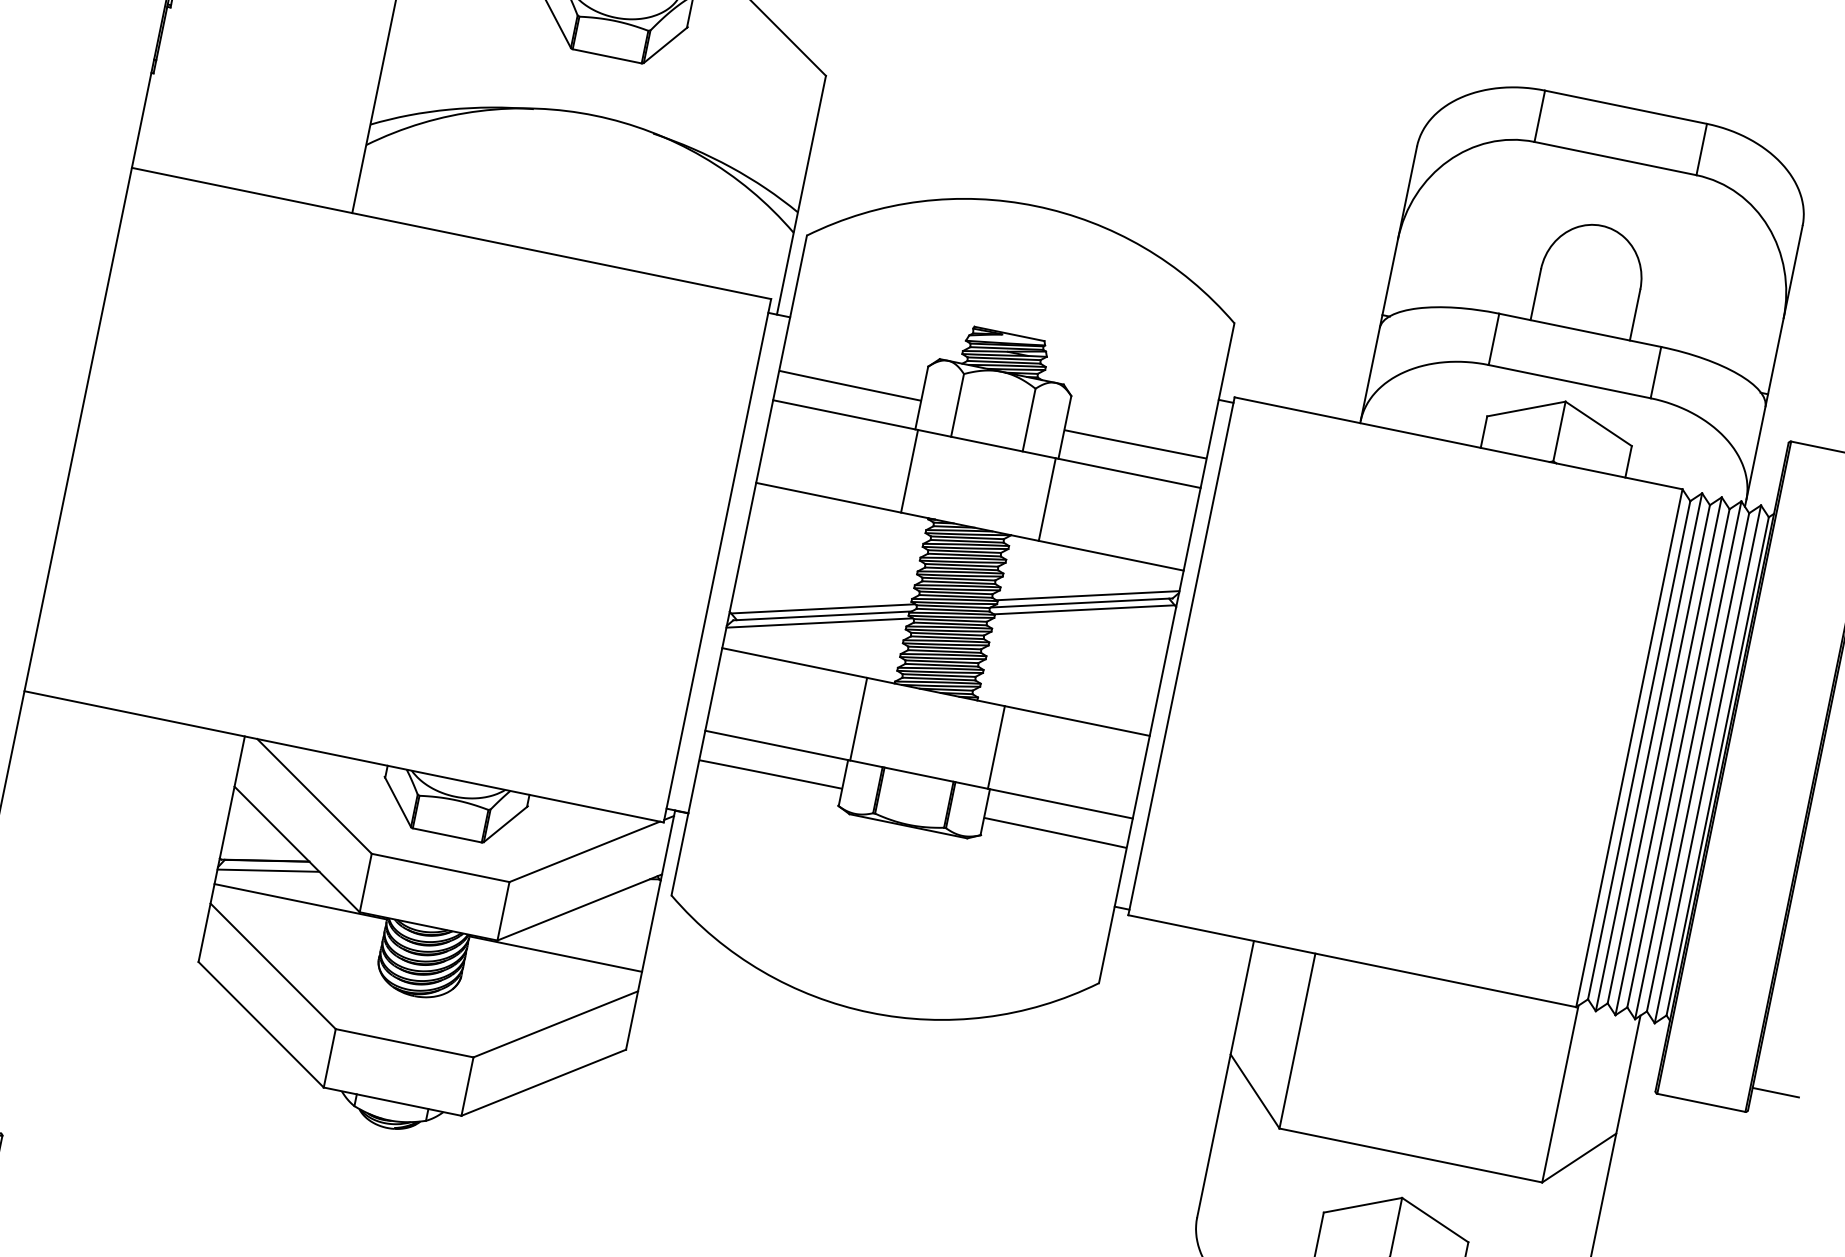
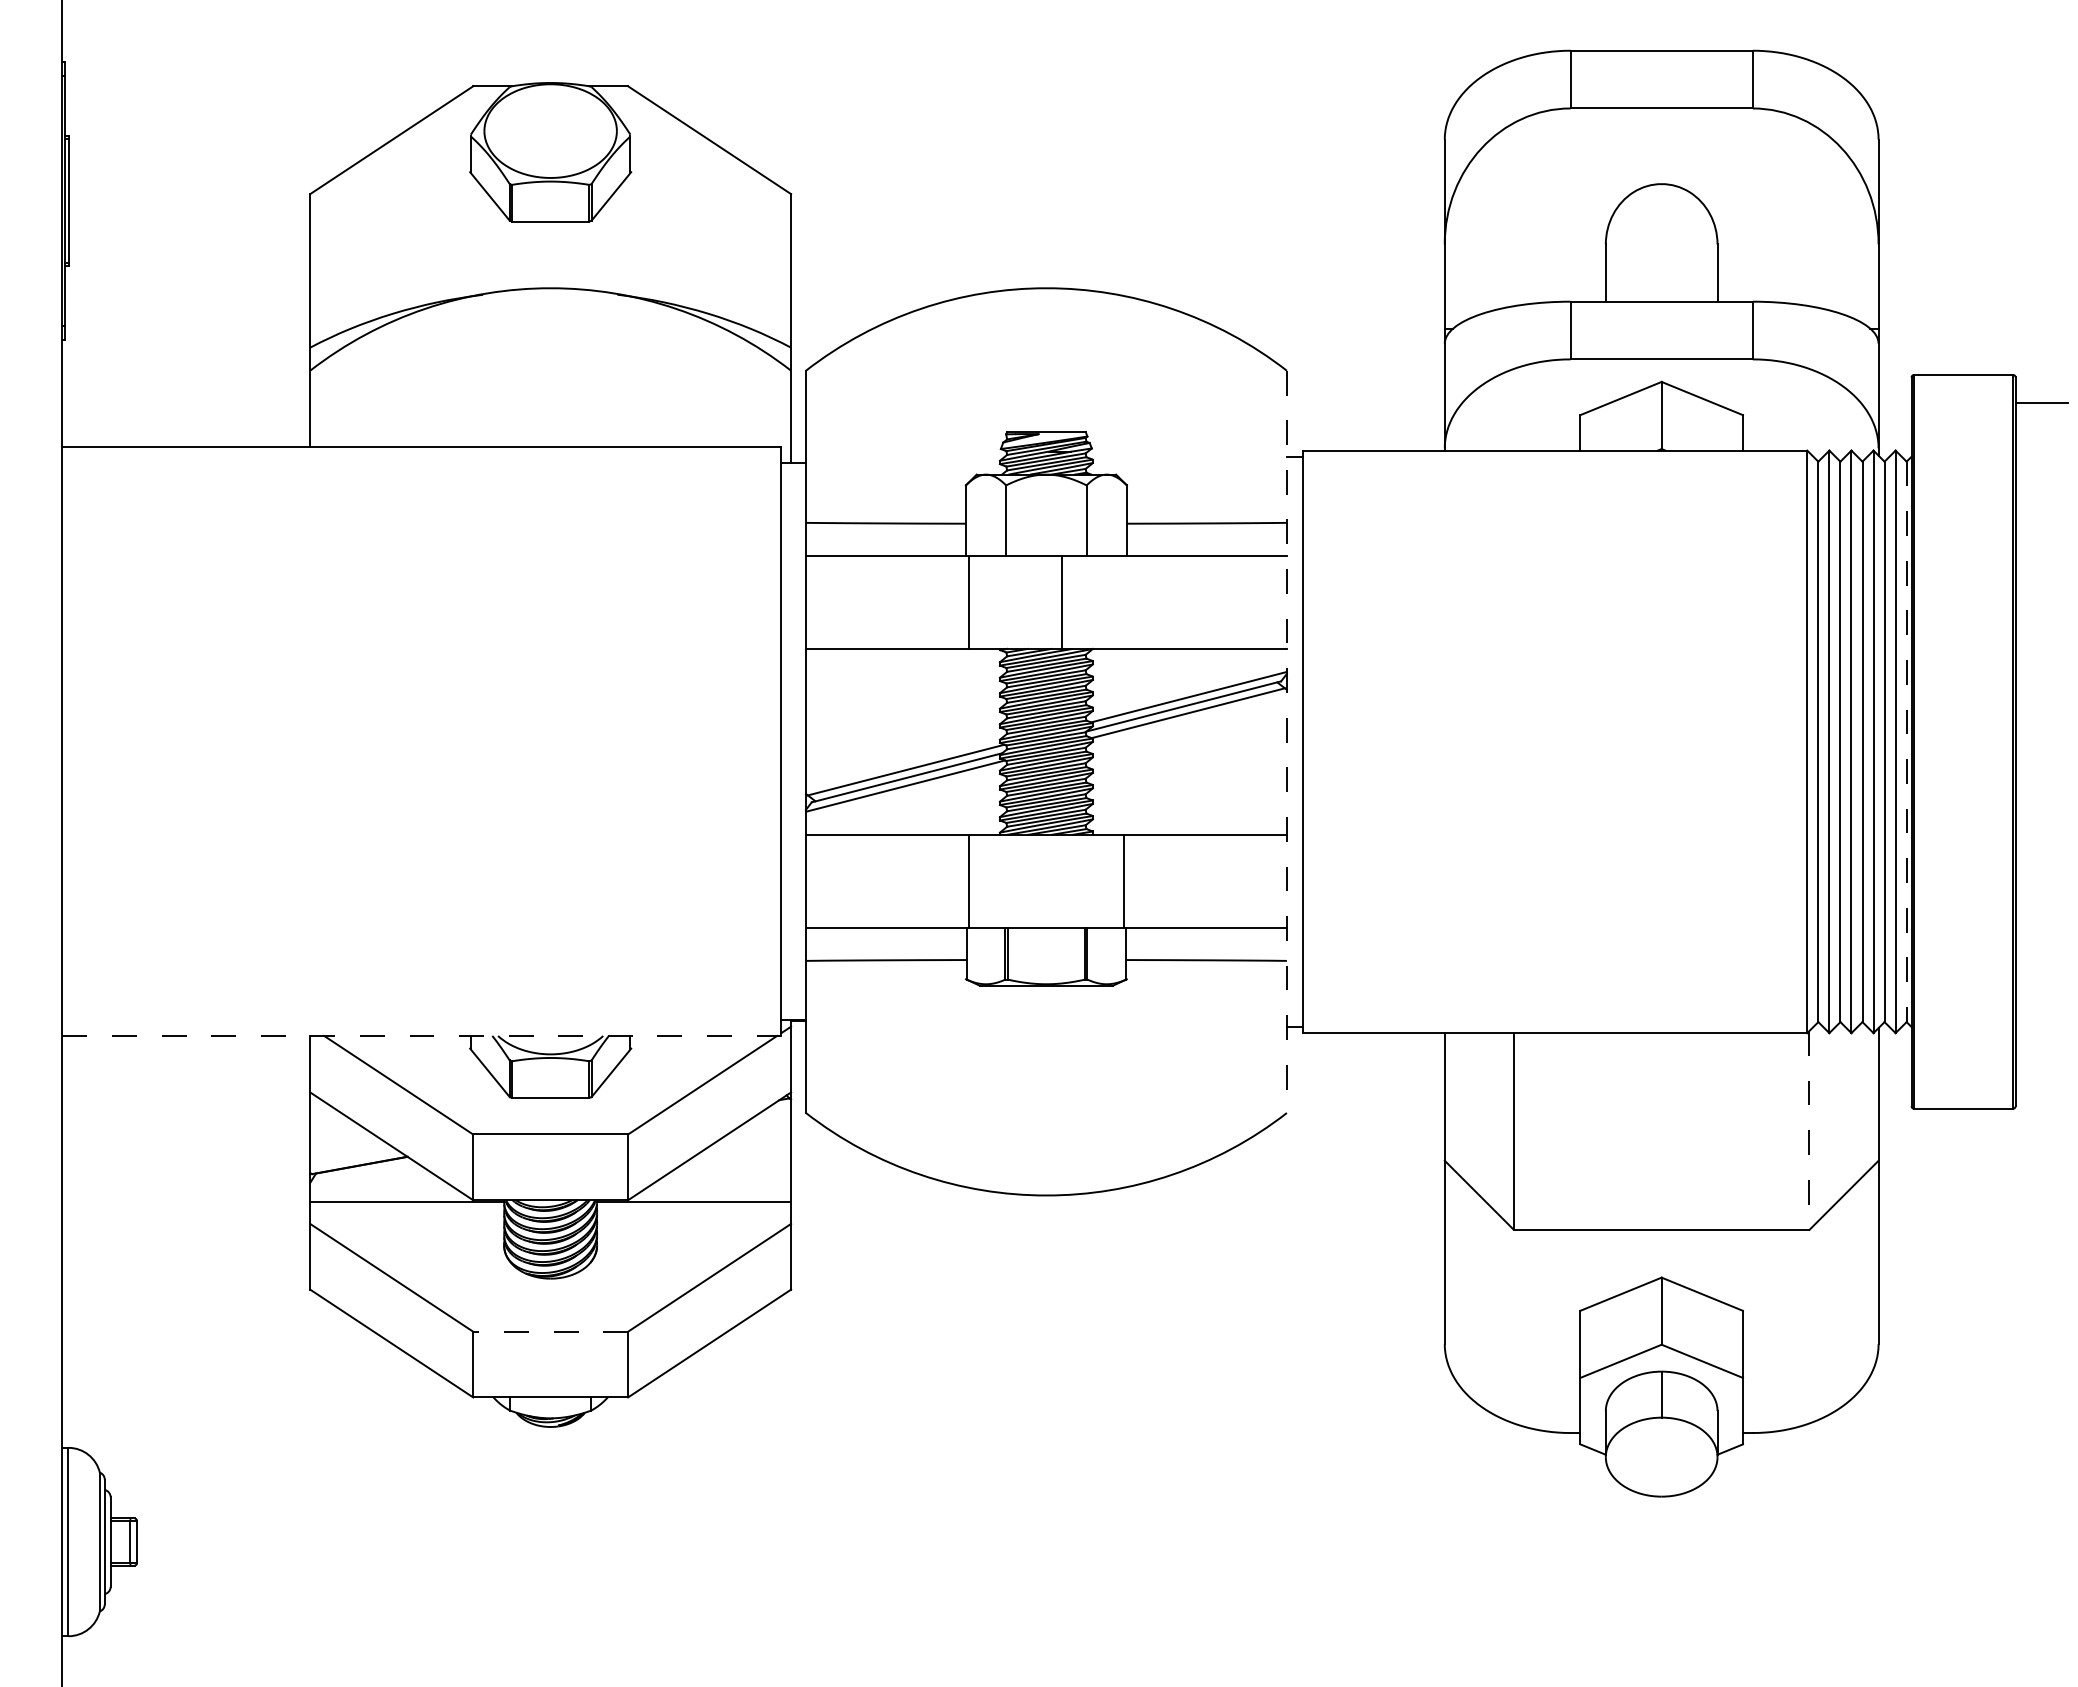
line: (1047, 498) -> (1061, 601), moved
line: (1166, 653) -> (1286, 742), solid -> dashed
line: (343, 756) -> (421, 1035), solid -> dashed
line: (1717, 766) -> (1906, 742), solid -> dashed
line: (268, 870) -> (365, 1175), removed
line: (404, 1043) -> (550, 1331), solid -> dashed
line: (1775, 1092) -> (2041, 1081), removed
line: (1560, 1094) -> (1809, 1130), solid -> dashed

